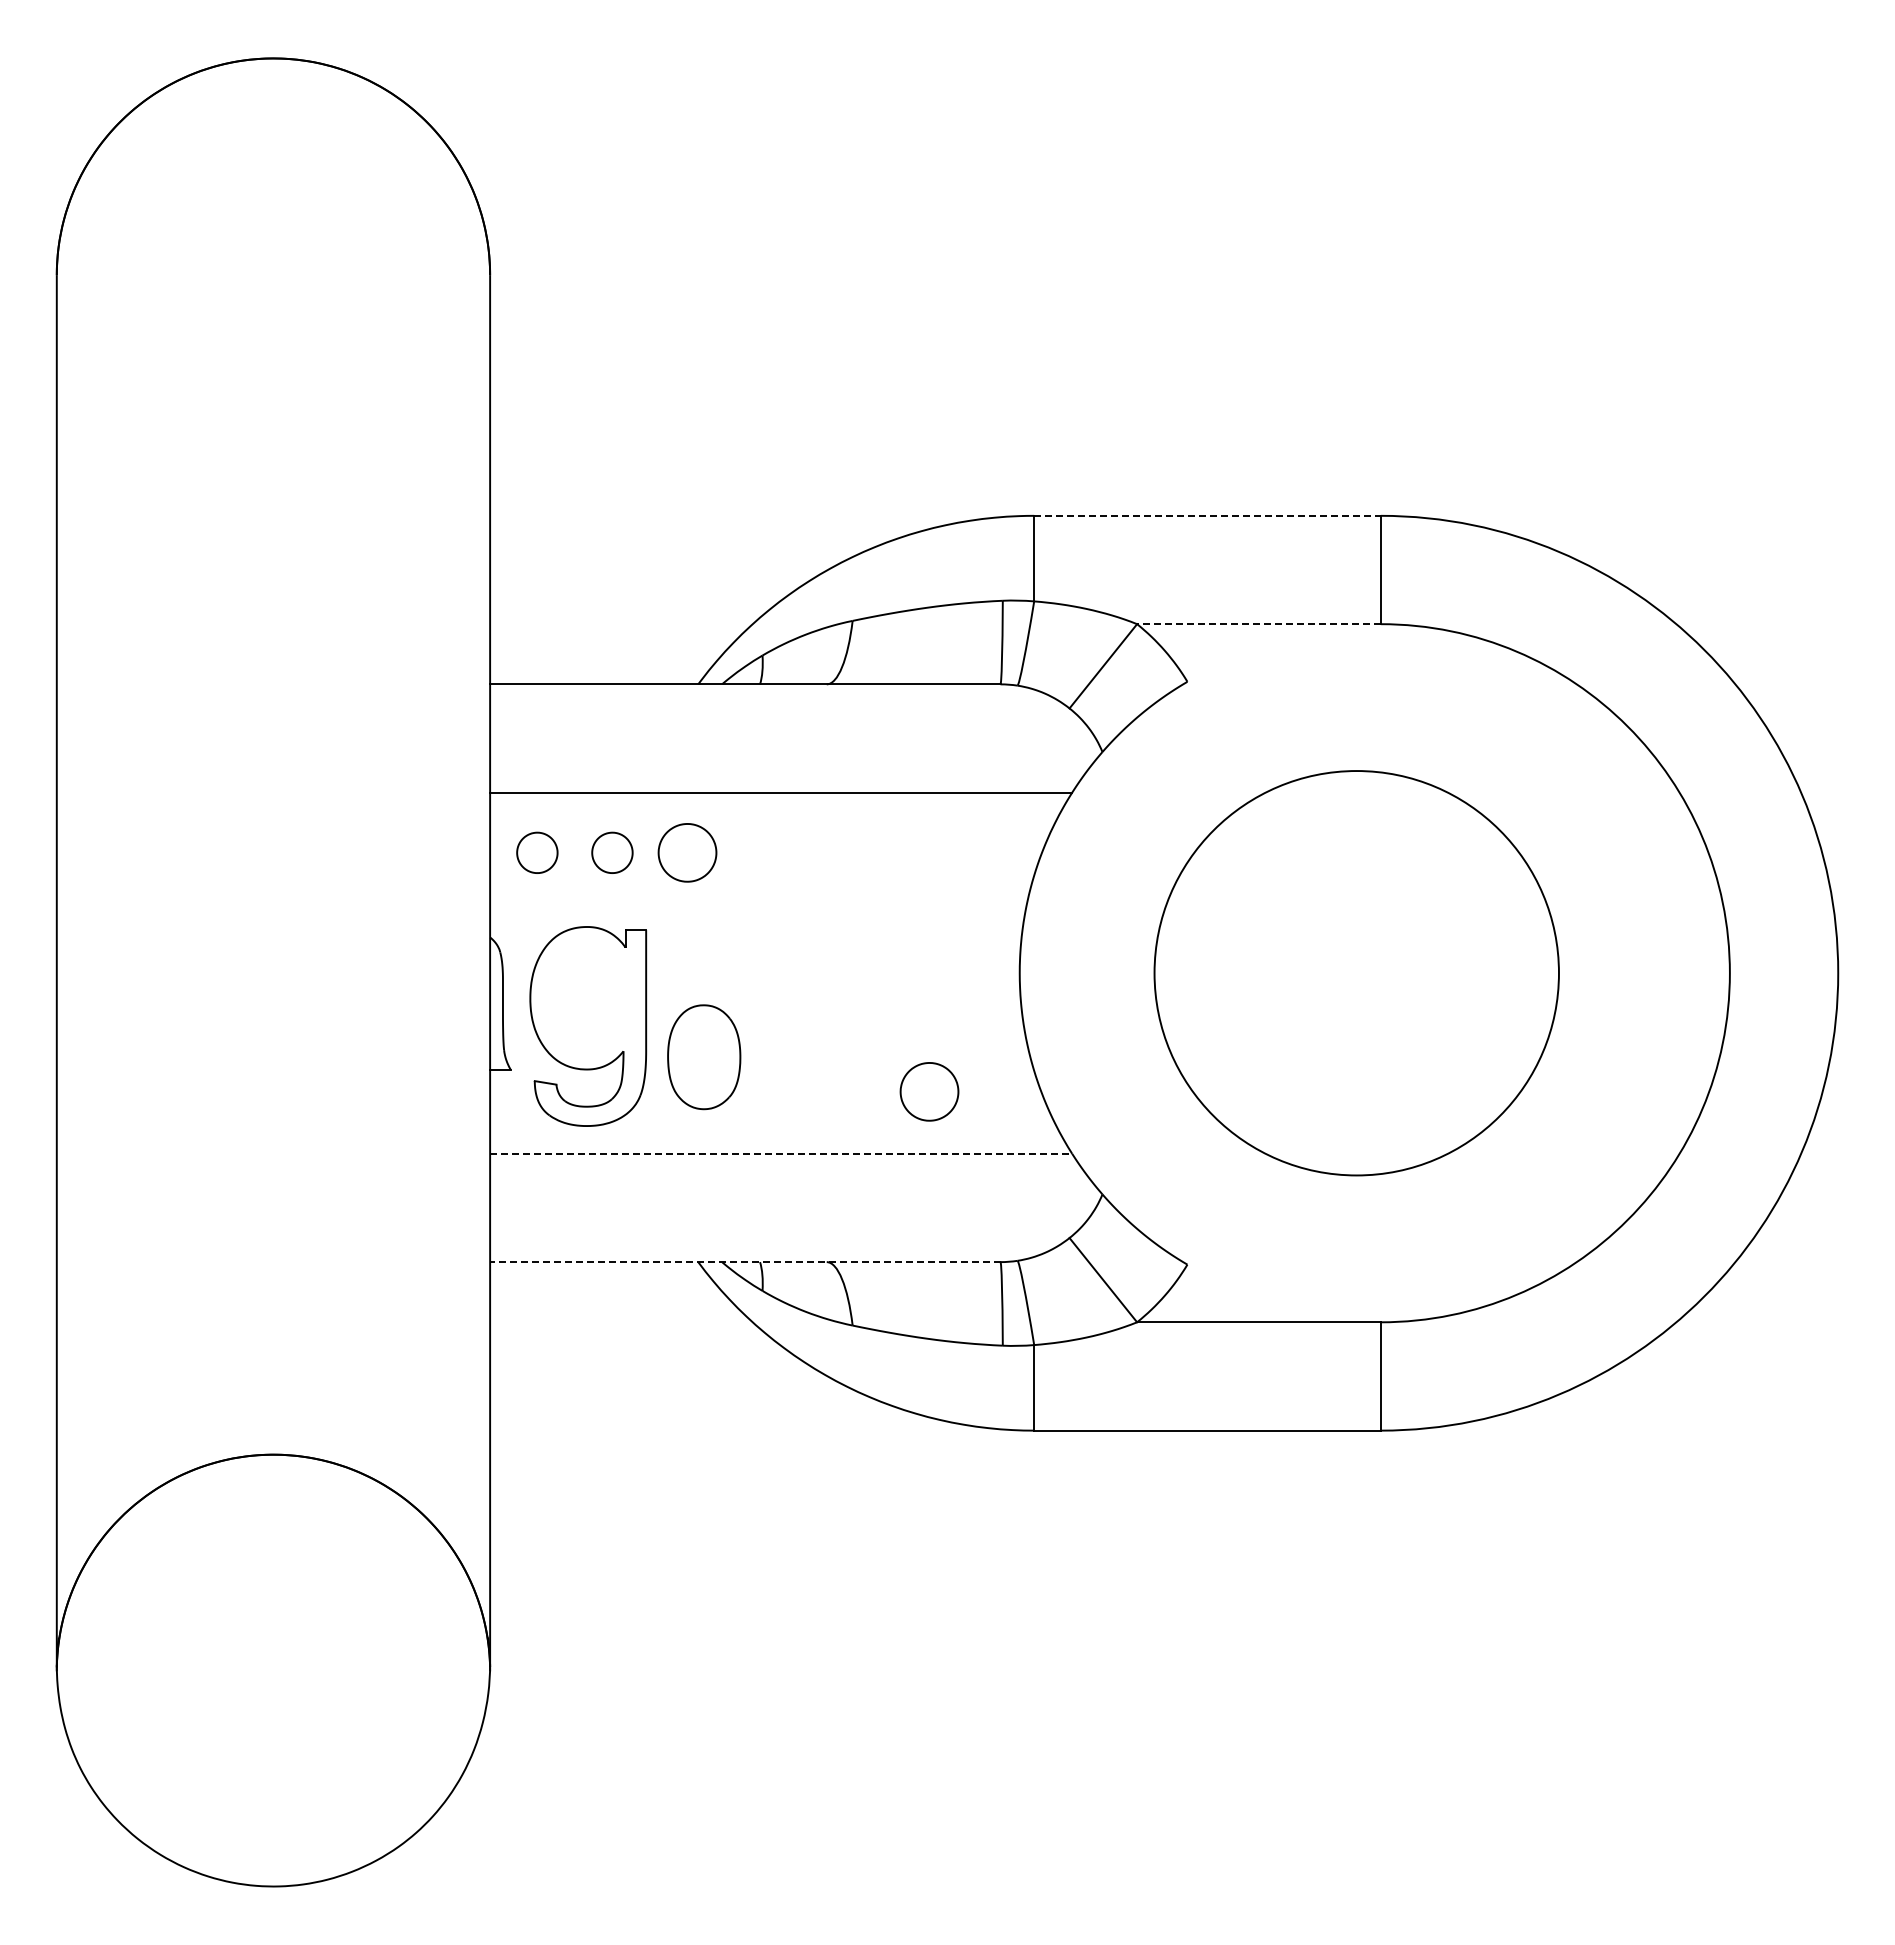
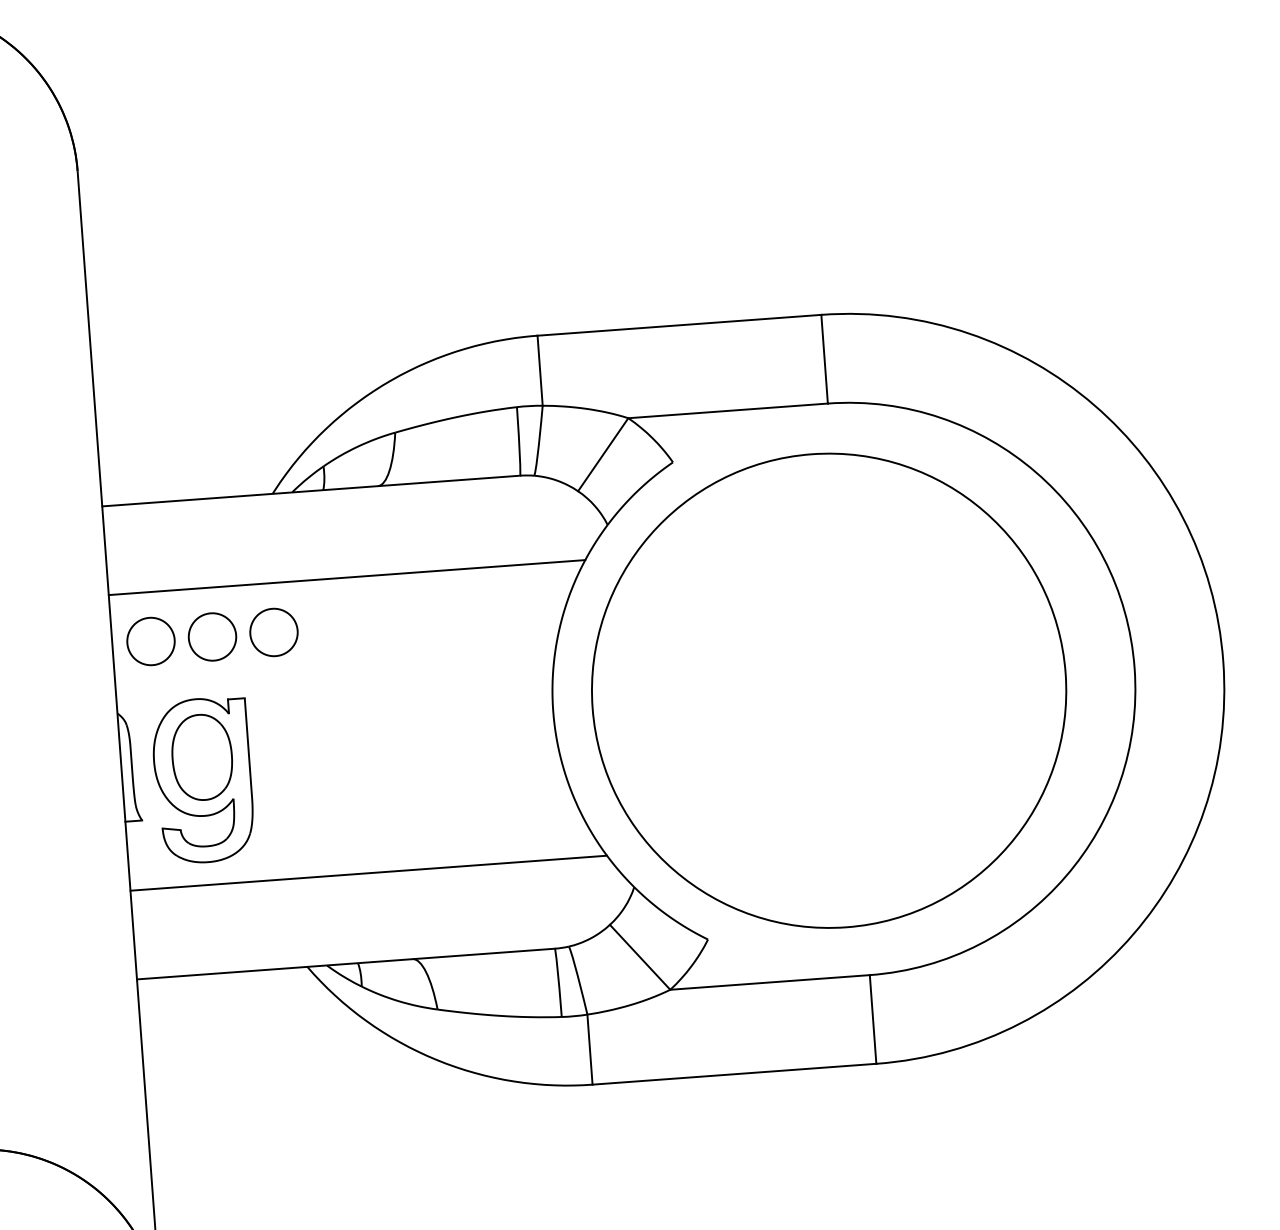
line: (1208, 515) -> (680, 324), dashed -> solid
line: (1258, 624) -> (727, 411), dashed -> solid
part: (537, 852) -> (151, 641), size x1.43
part: (612, 852) -> (212, 636), size x1.43
circle: (1356, 973) -> (828, 691), size x1.43
part: (704, 1057) -> (202, 757), moved
part: (929, 1091) -> (486, 813), removed
line: (781, 1153) -> (369, 872), dashed -> solid
line: (744, 1262) -> (345, 964), dashed -> solid

